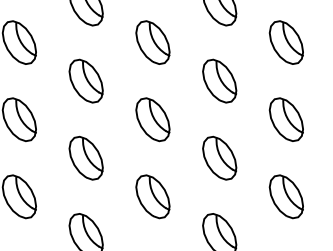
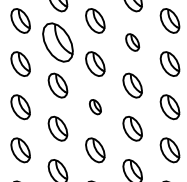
part: (85, 81) -> (57, 42), size x1.6
part: (219, 81) -> (132, 42), size x0.7
part: (153, 195) -> (95, 106), size x0.6

